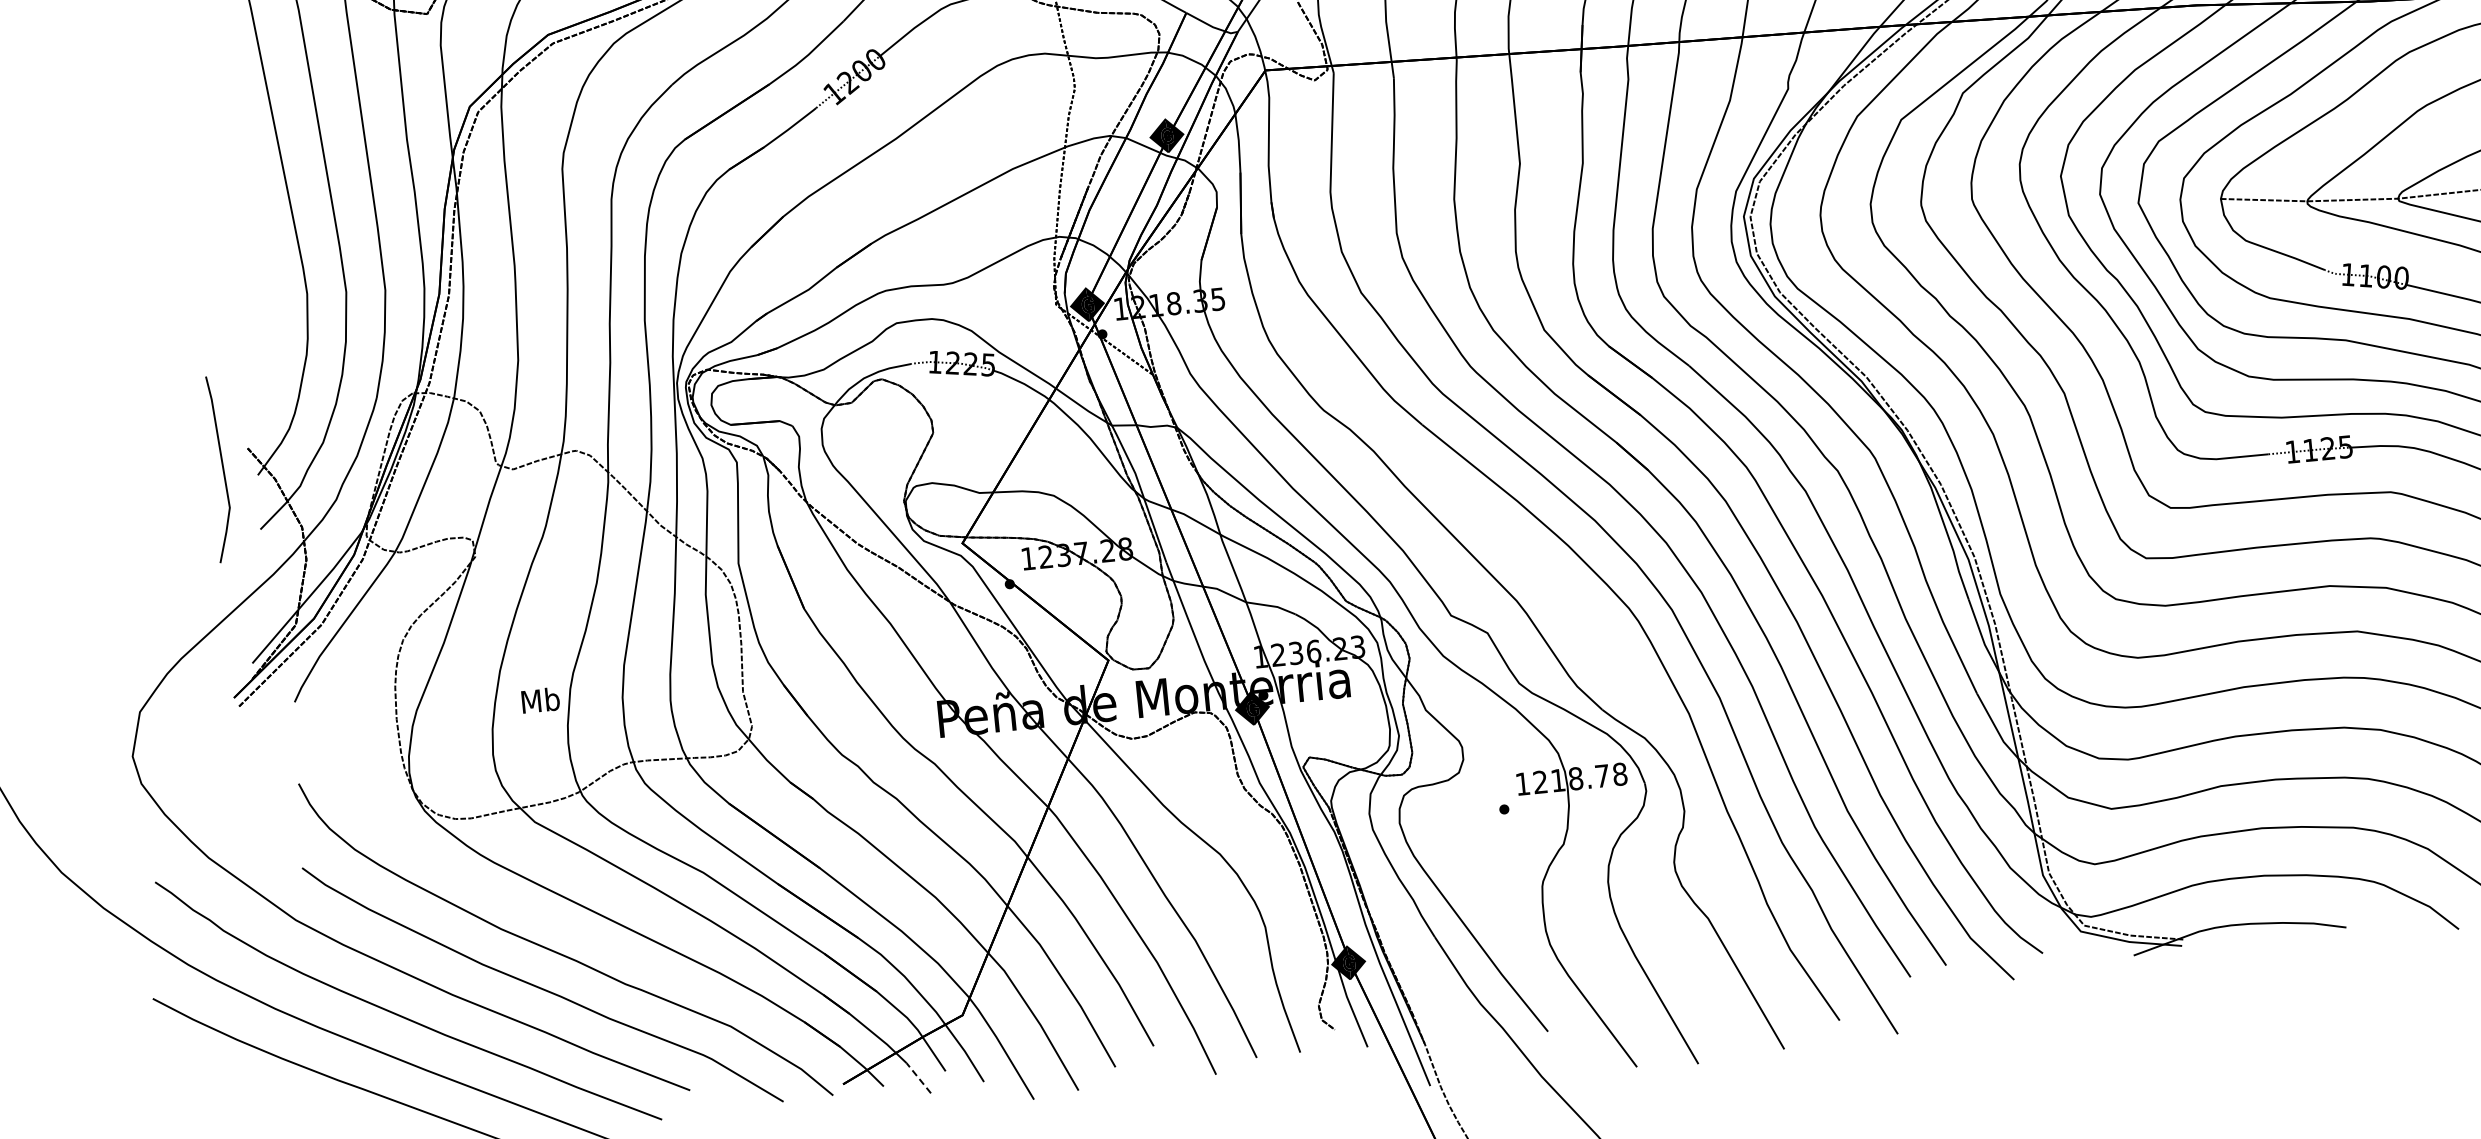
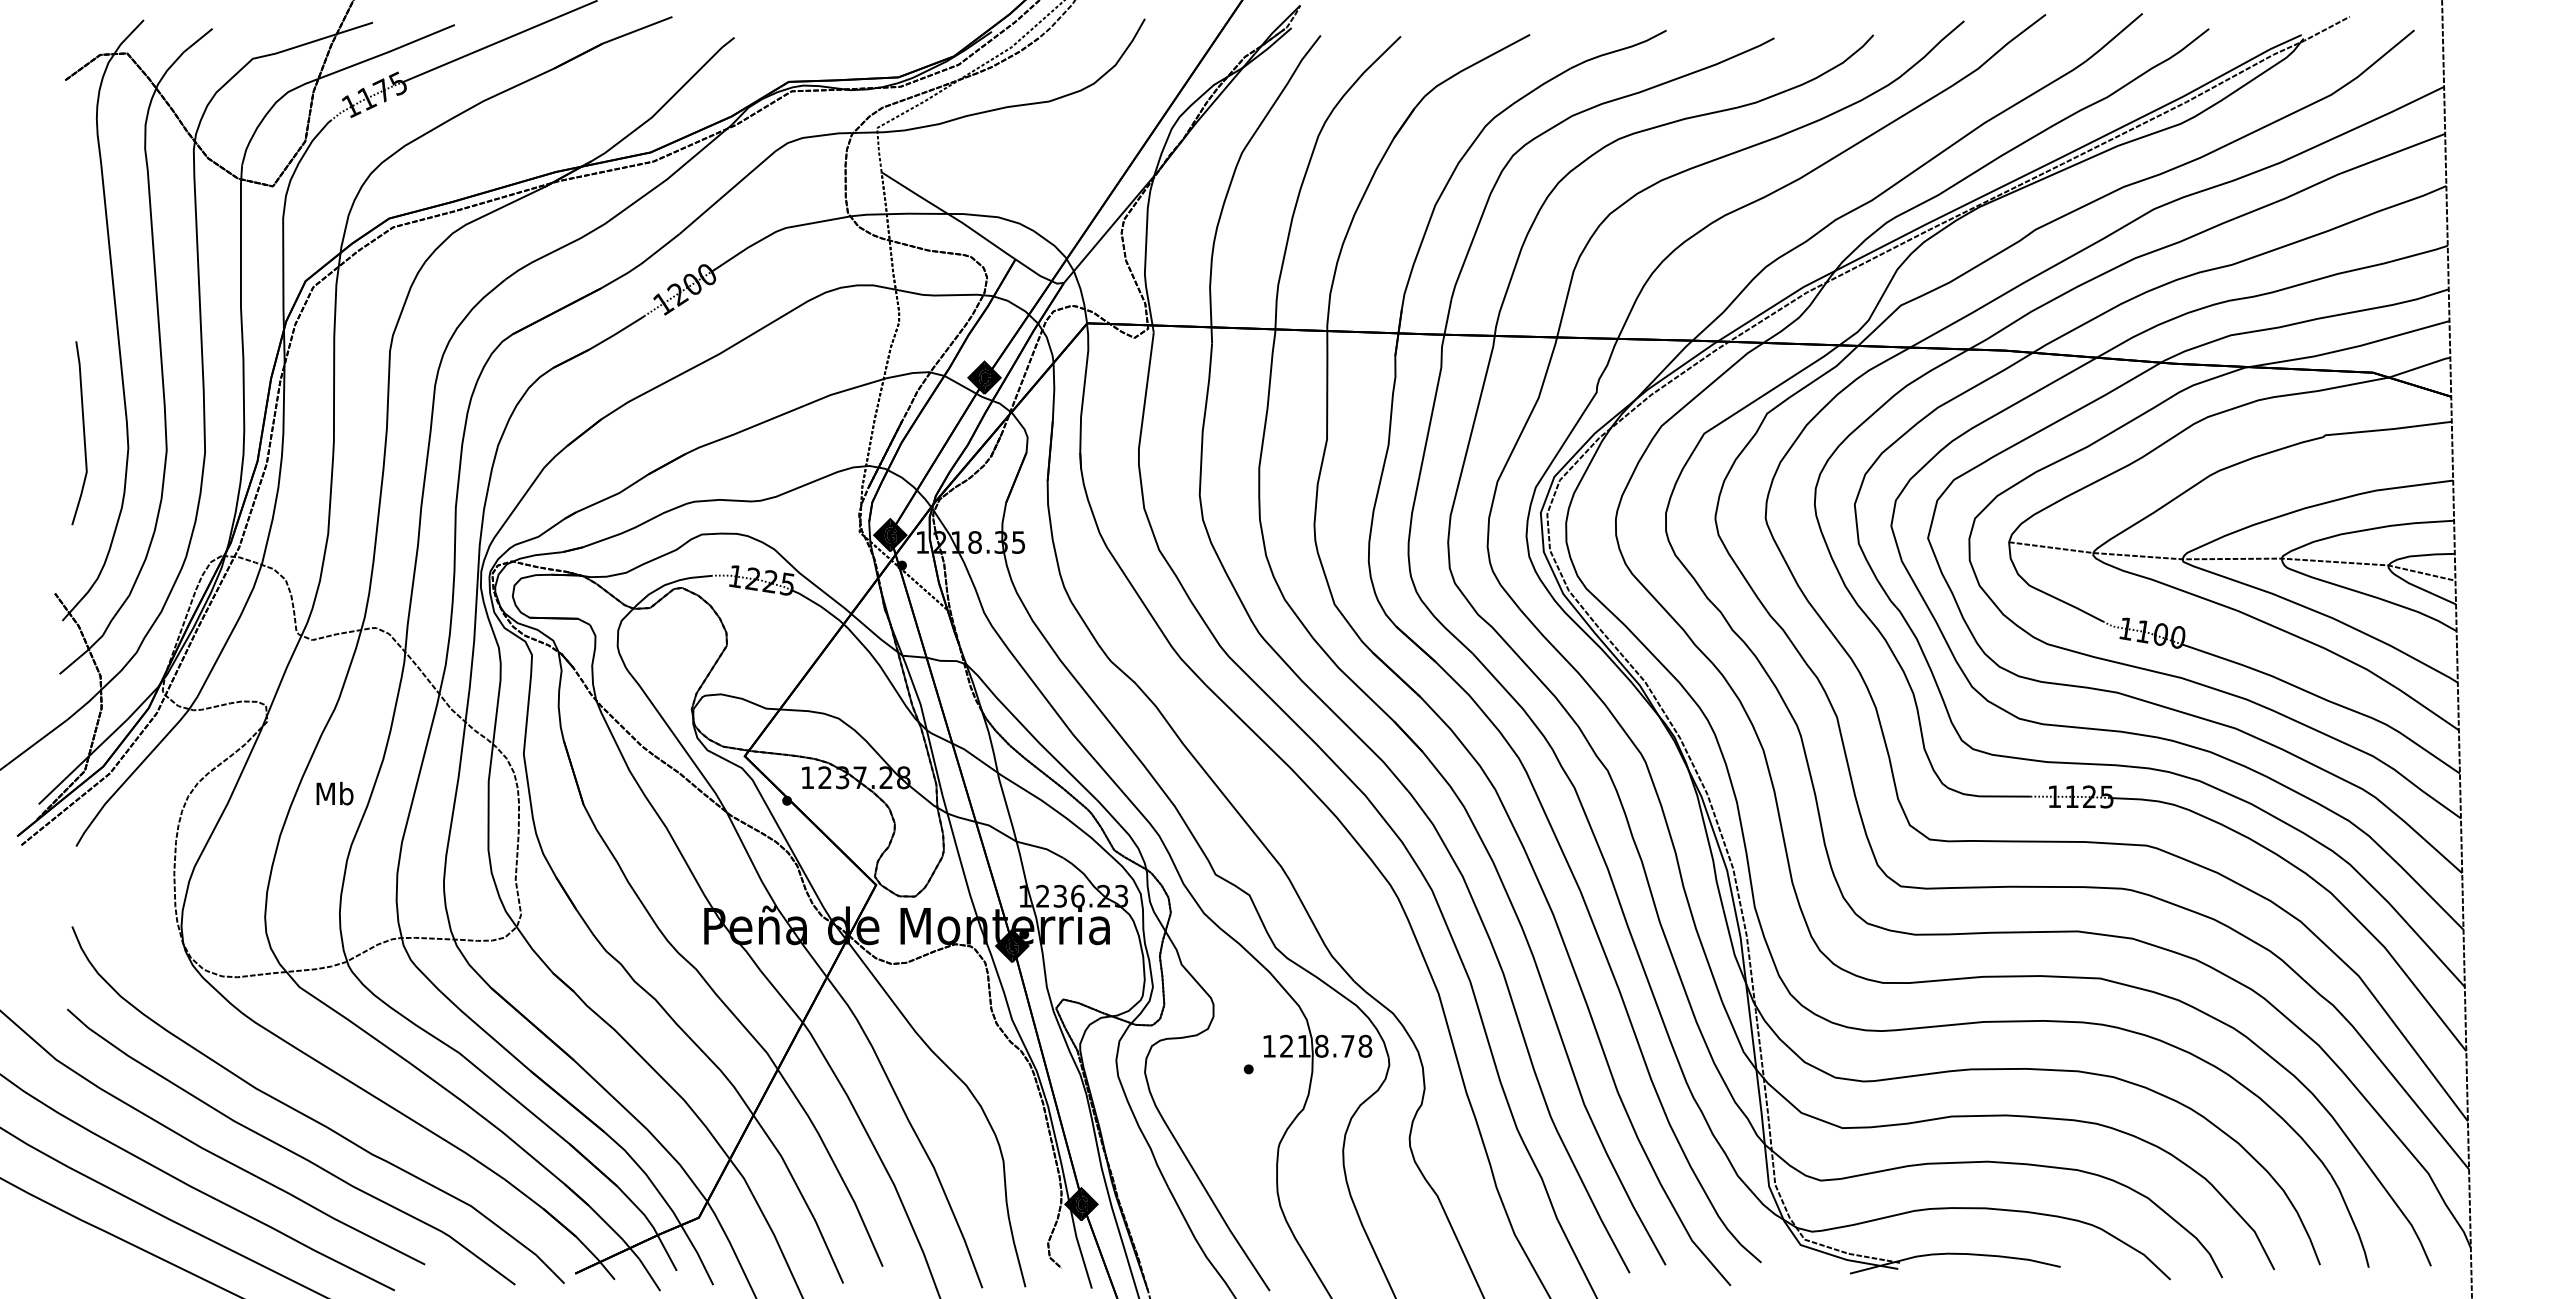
line: (222, 469) -> (83, 433), moved
text: (540, 700) -> (334, 793), moved
line: (918, 1077) -> (649, 1274), dashed -> solid

